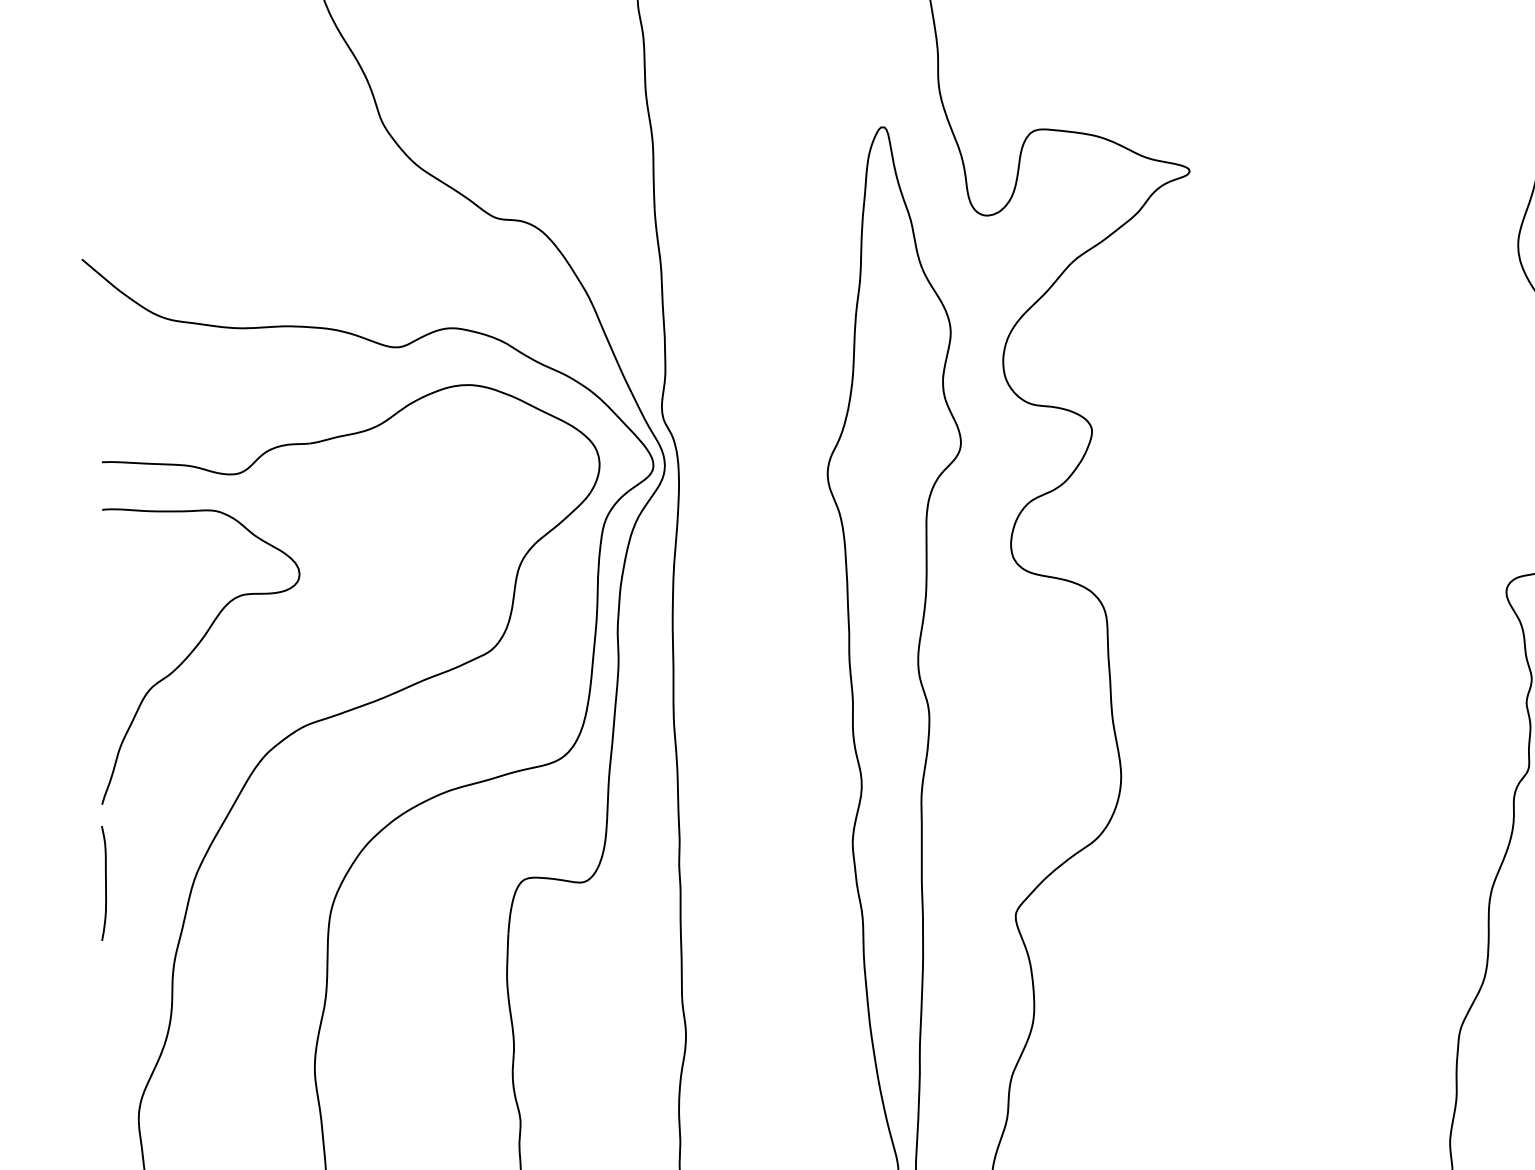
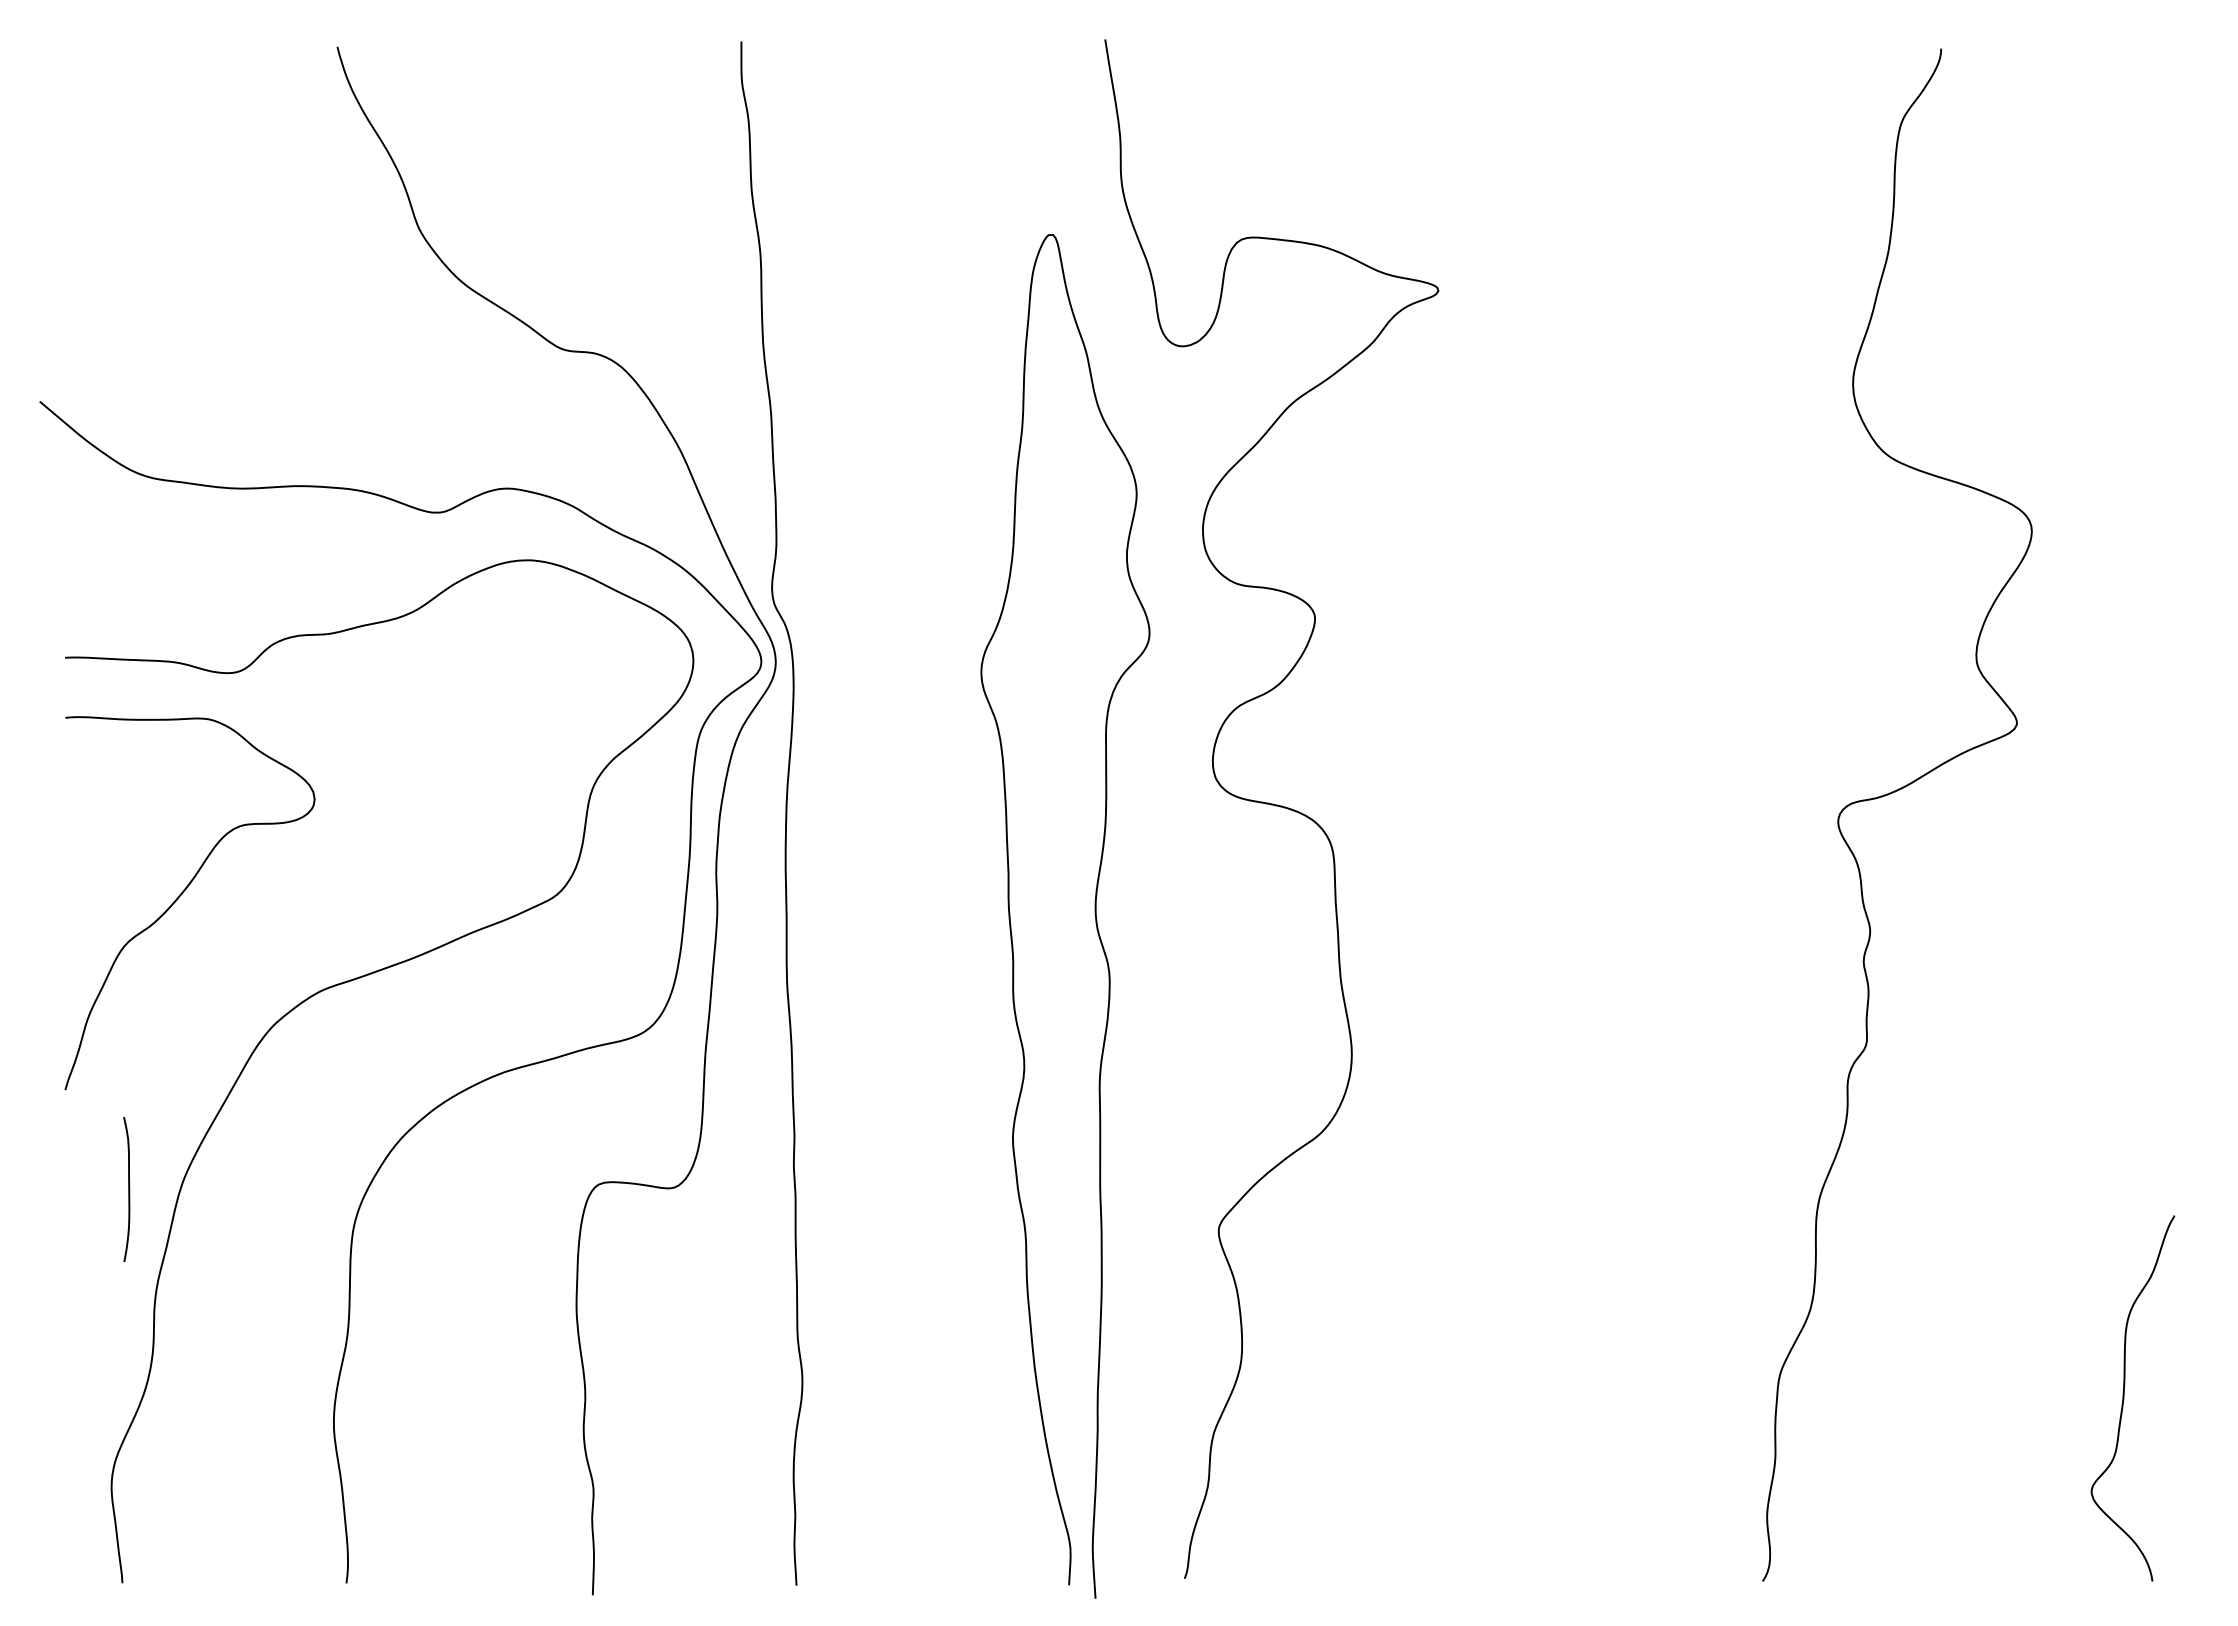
curve: (105, 882) -> (128, 1188), moved

